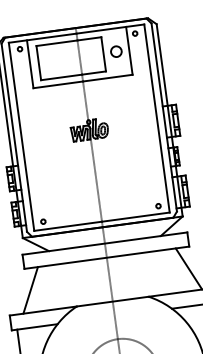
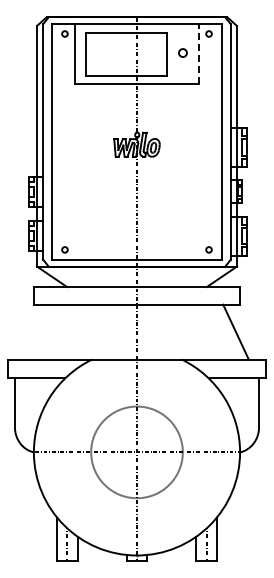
circle: (115, 51) -> (182, 52), size x0.6
line: (129, 51) -> (199, 54), solid -> dashed
line: (30, 289) -> (37, 331), removed

